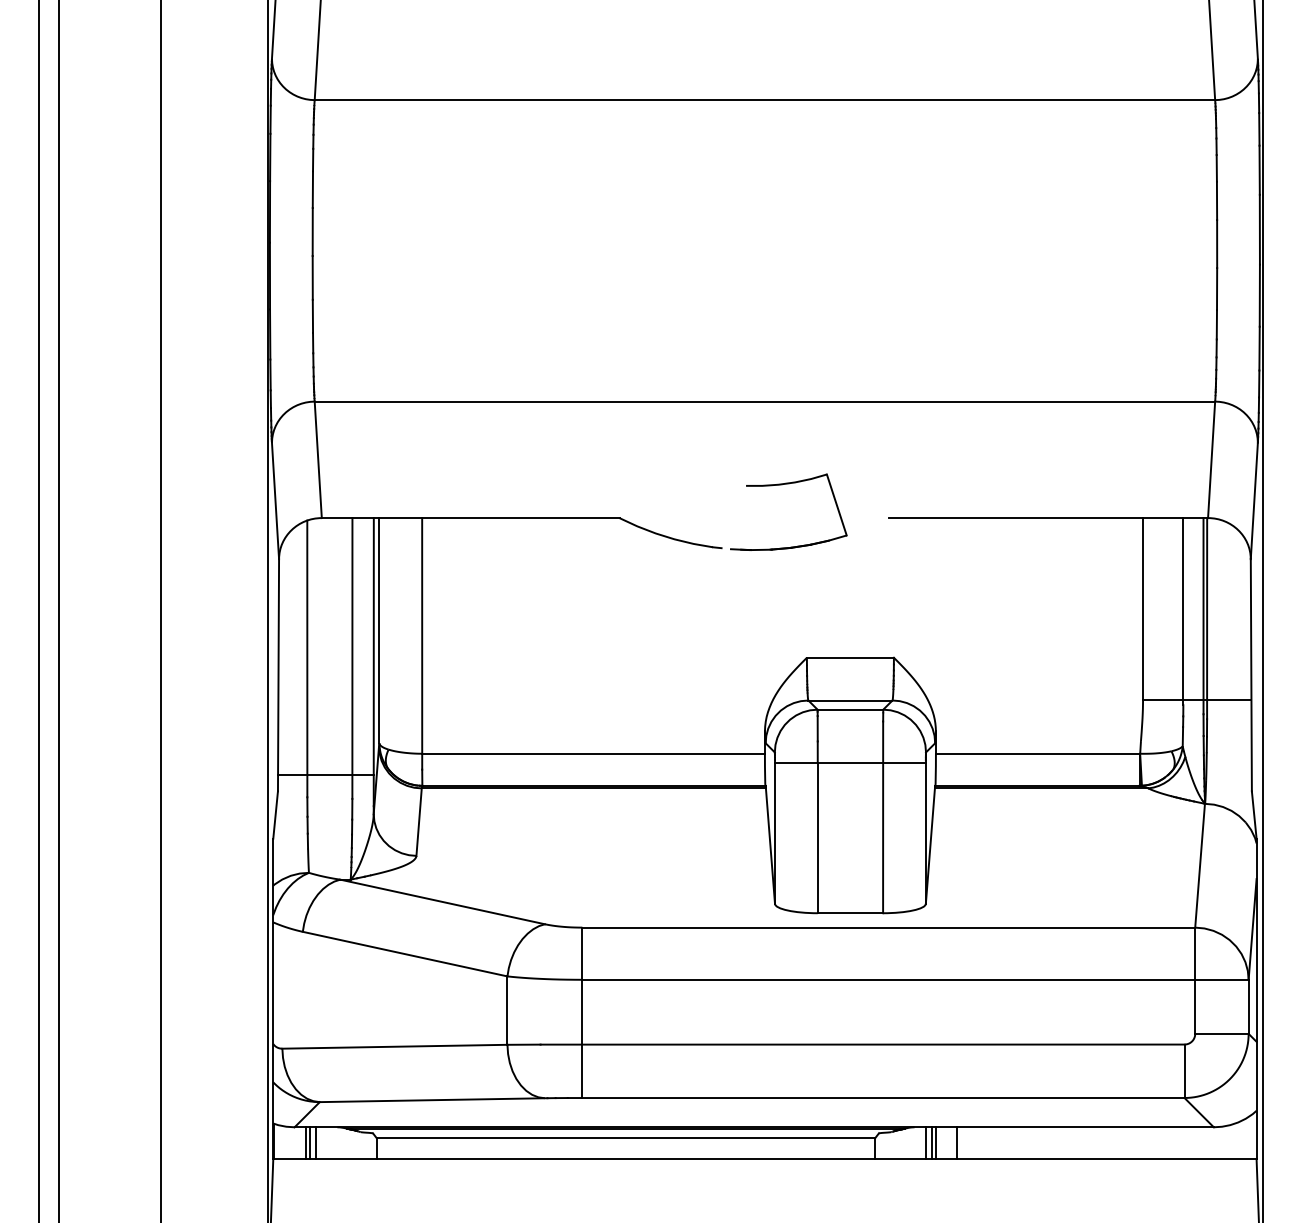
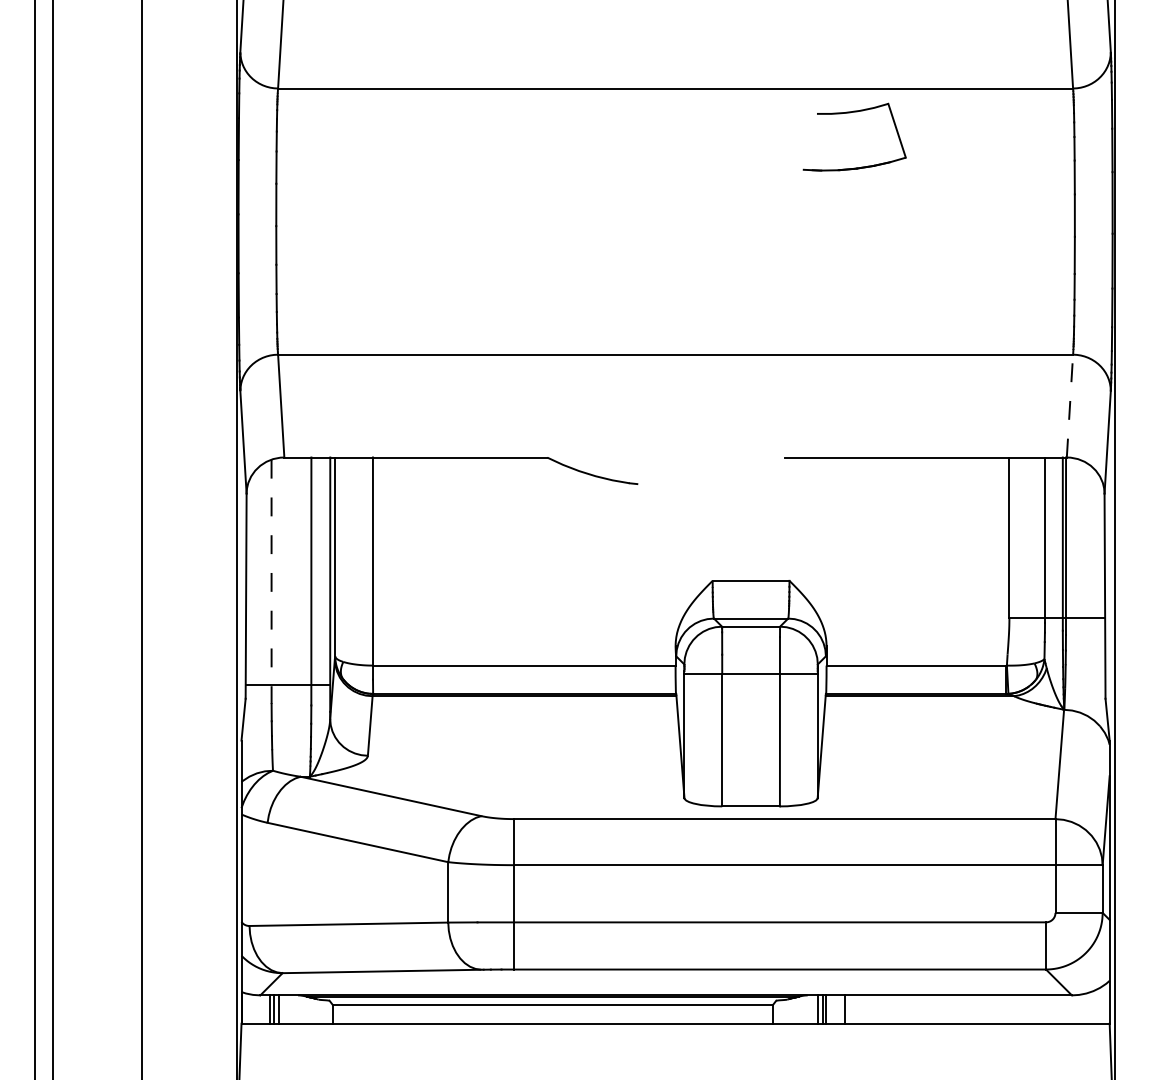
line: (1211, 459) -> (1069, 405), solid -> dashed
part: (782, 485) -> (849, 113), moved
line: (307, 659) -> (271, 582), solid -> dashed

